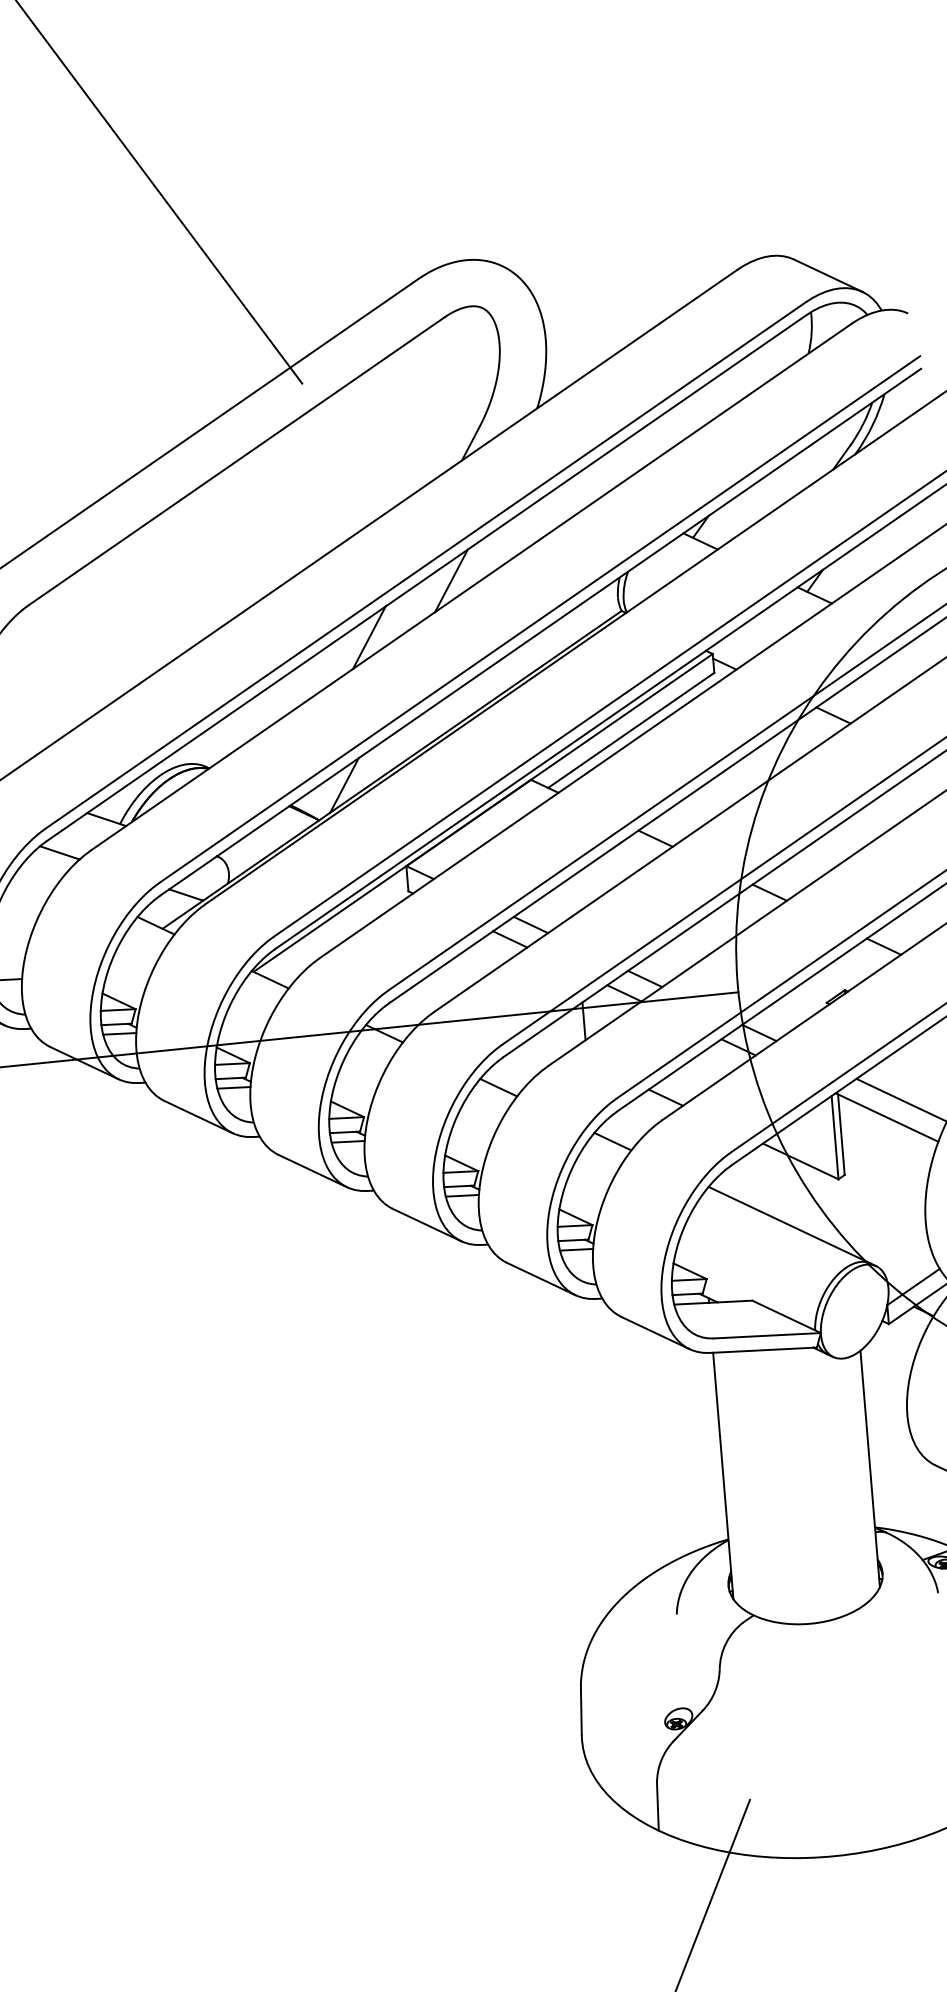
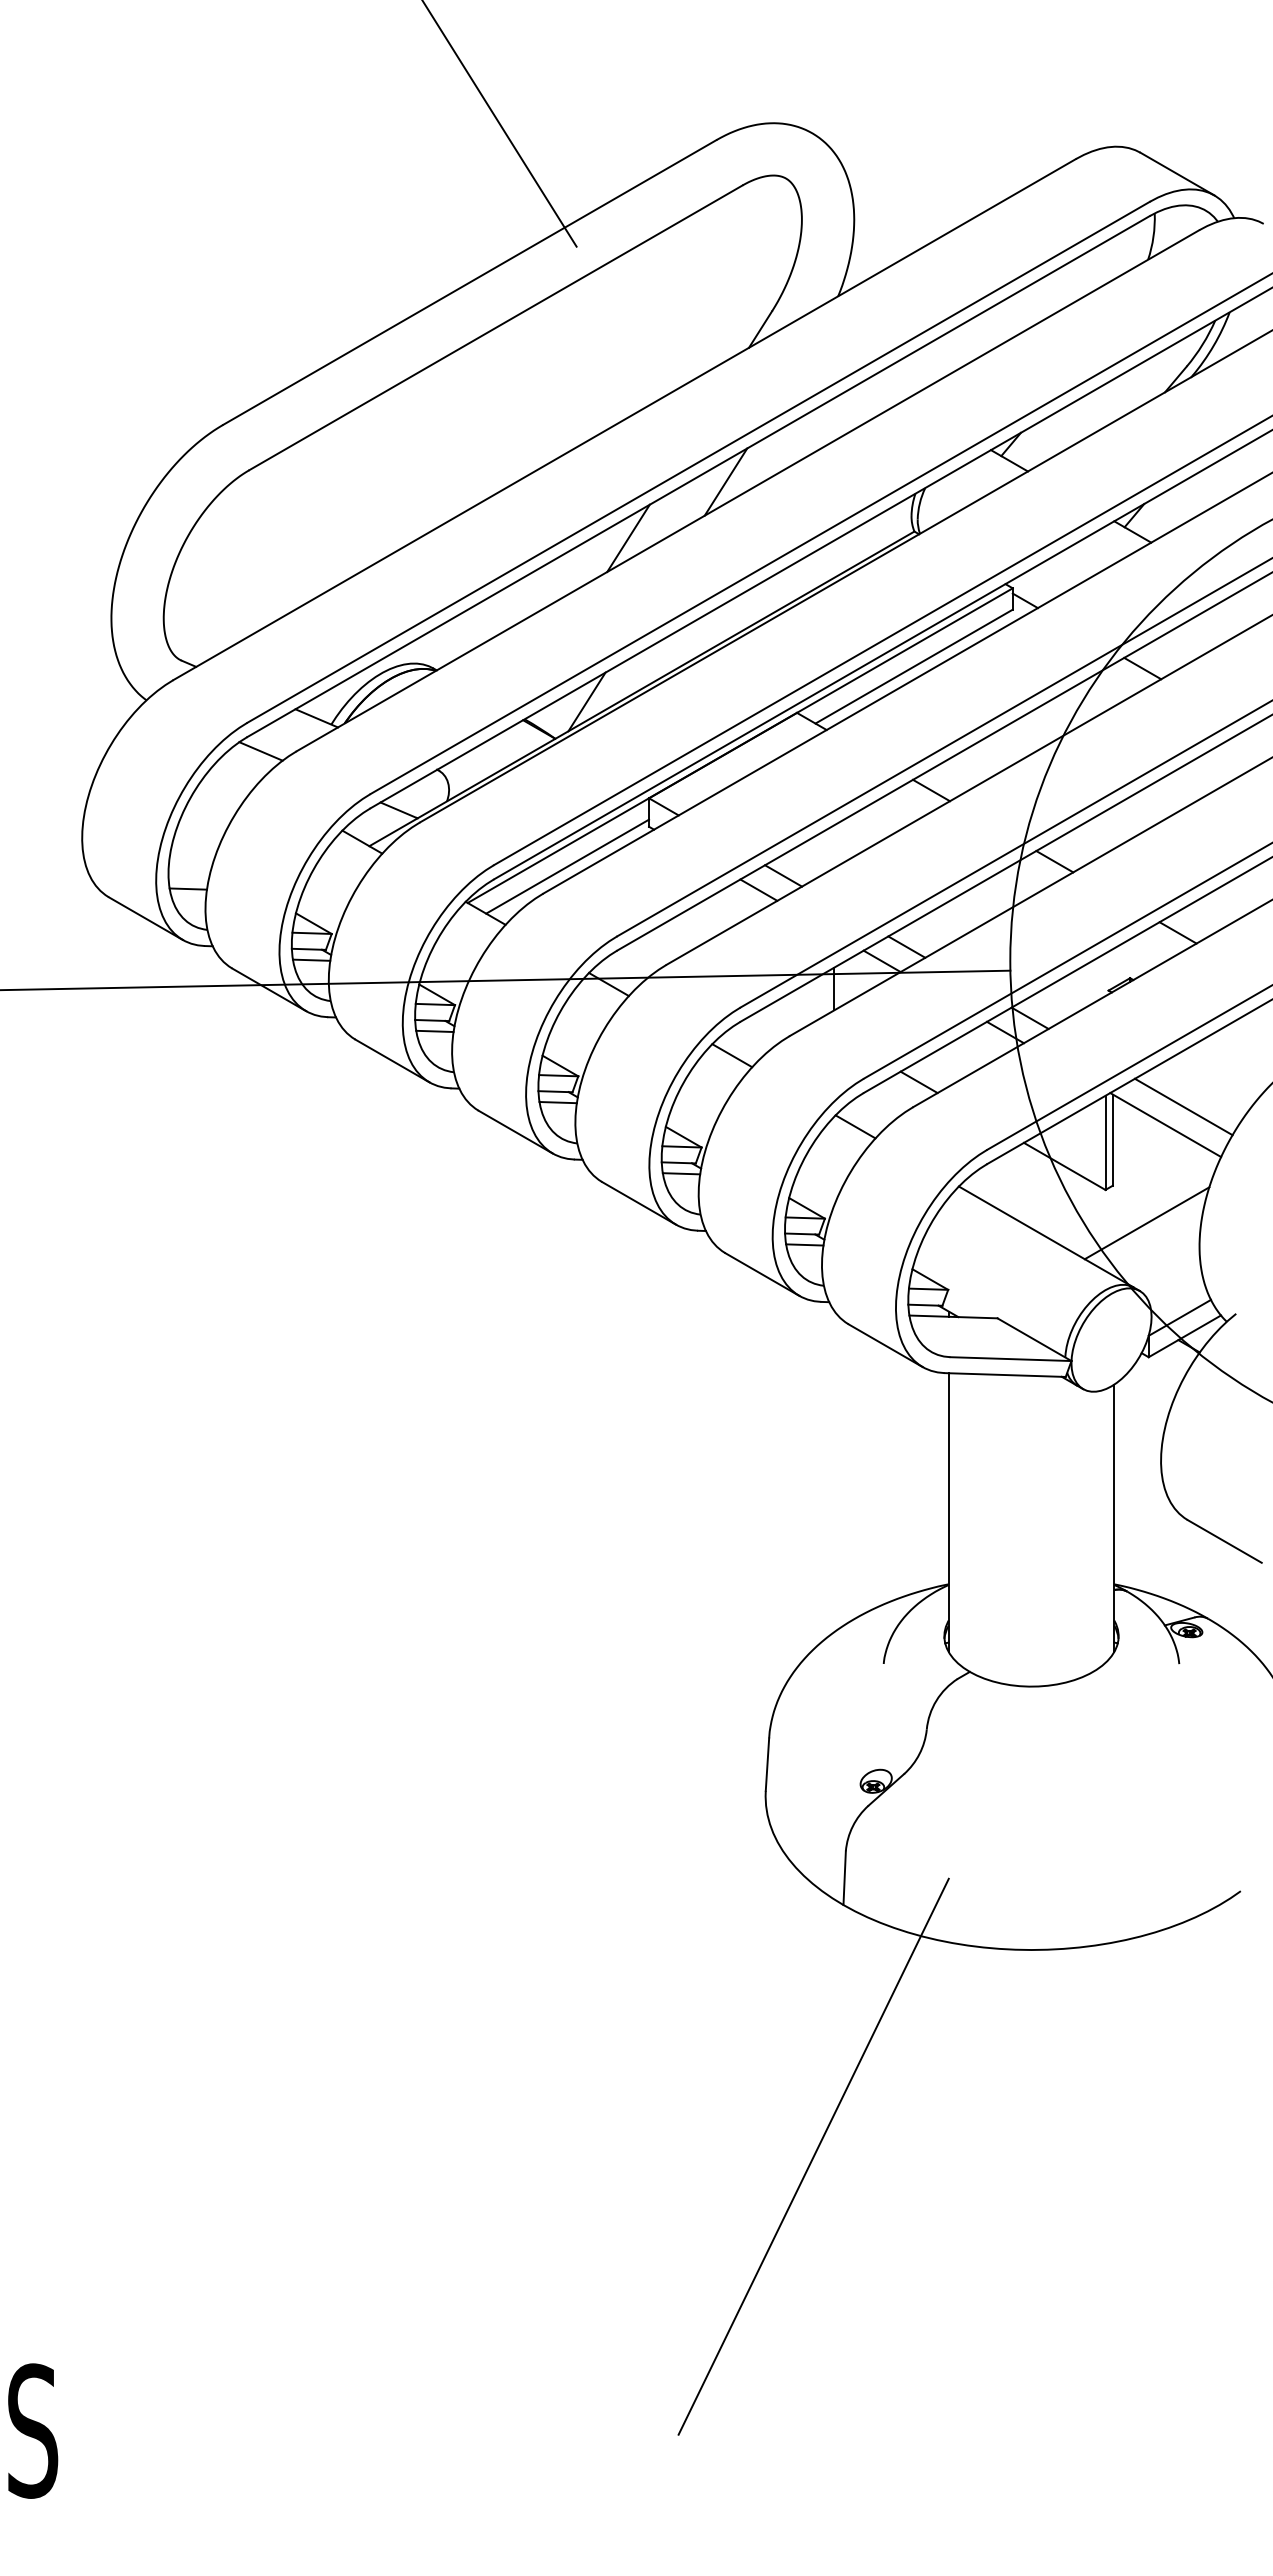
line: (339, 932) -> (567, 866), added
line: (877, 1205) -> (1146, 1223), added

